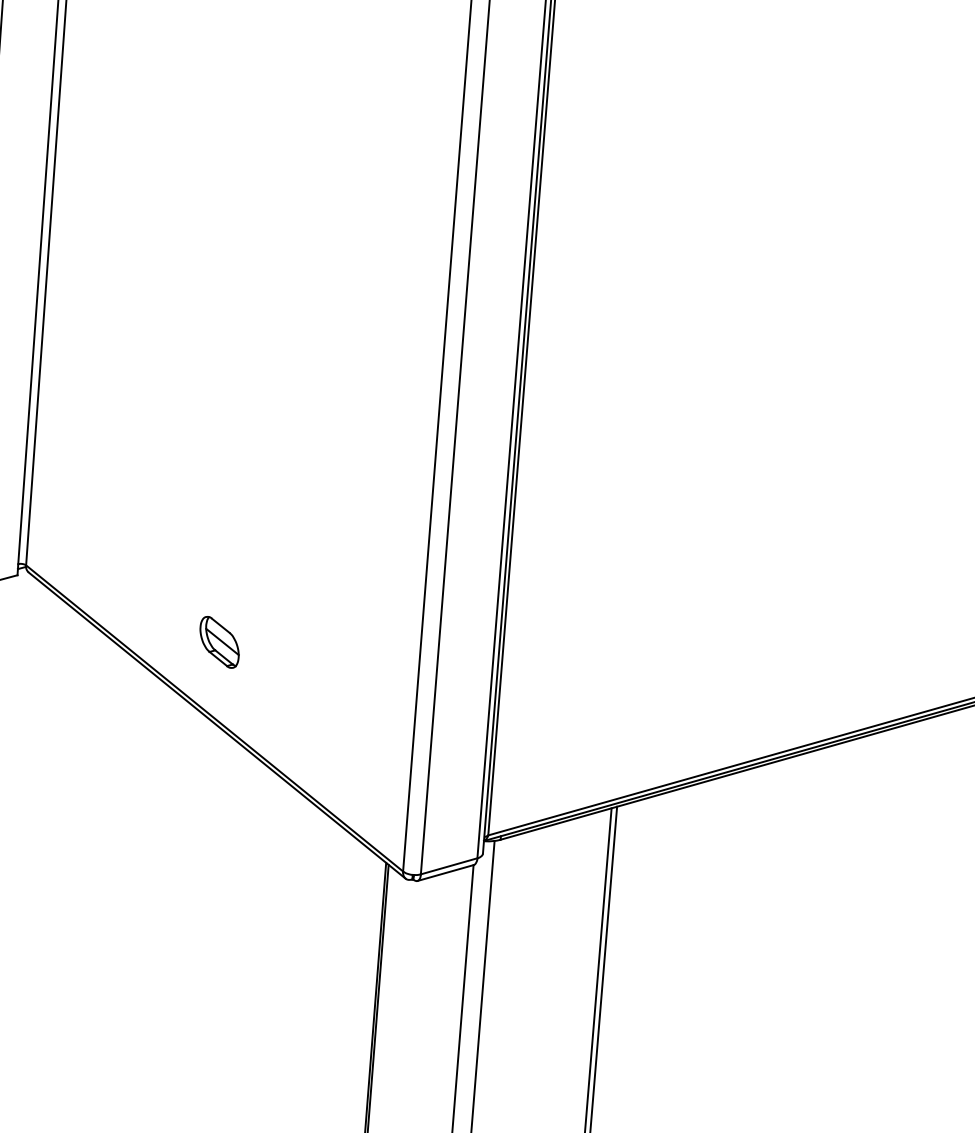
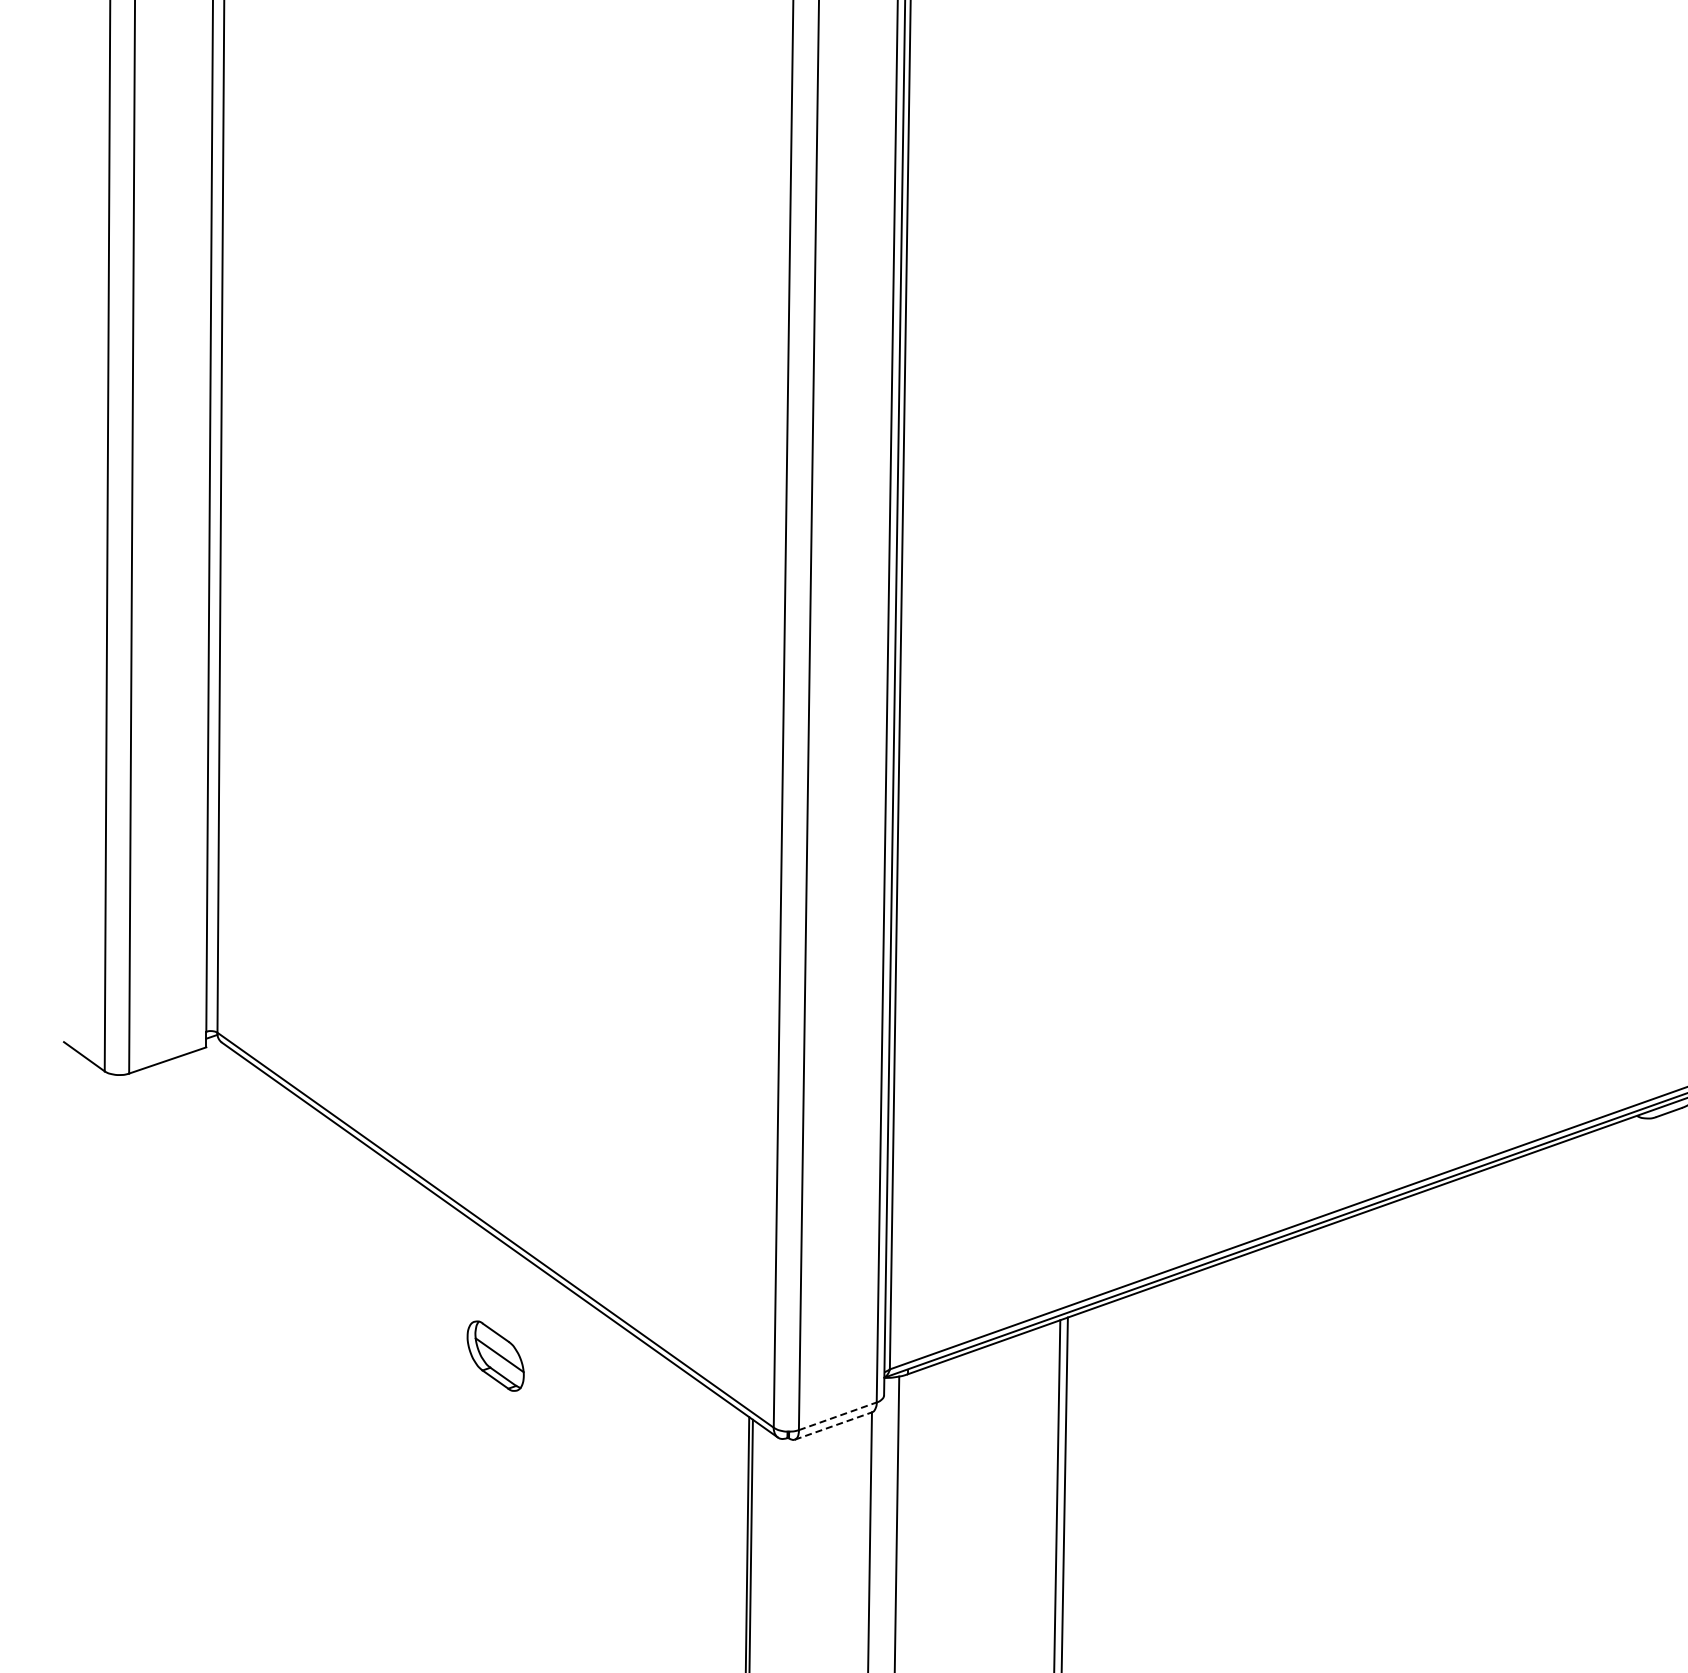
part: (219, 641) -> (495, 1355), moved
line: (449, 866) -> (838, 1416), solid -> dashed
line: (445, 873) -> (833, 1426), solid -> dashed

